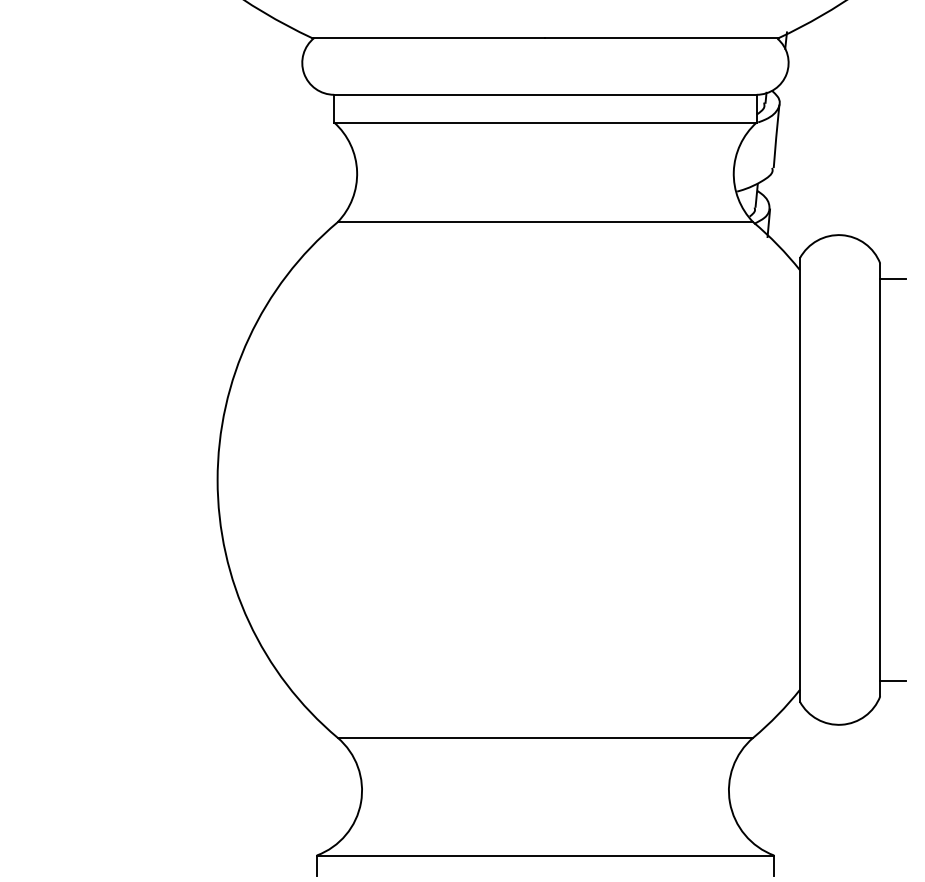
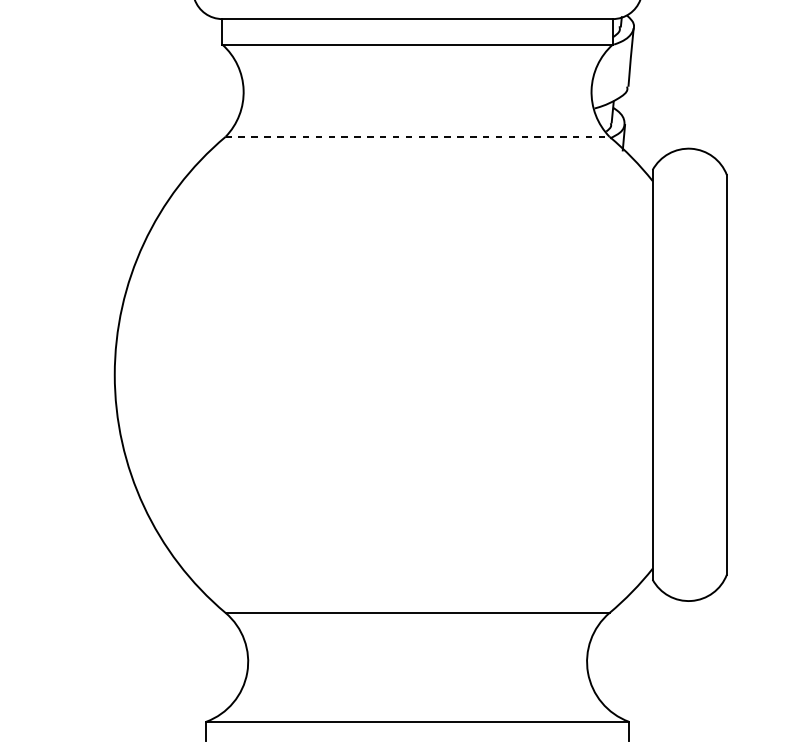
line: (545, 222) -> (417, 137), solid -> dashed
line: (893, 279) -> (739, 189), removed
line: (893, 680) -> (739, 560), removed

